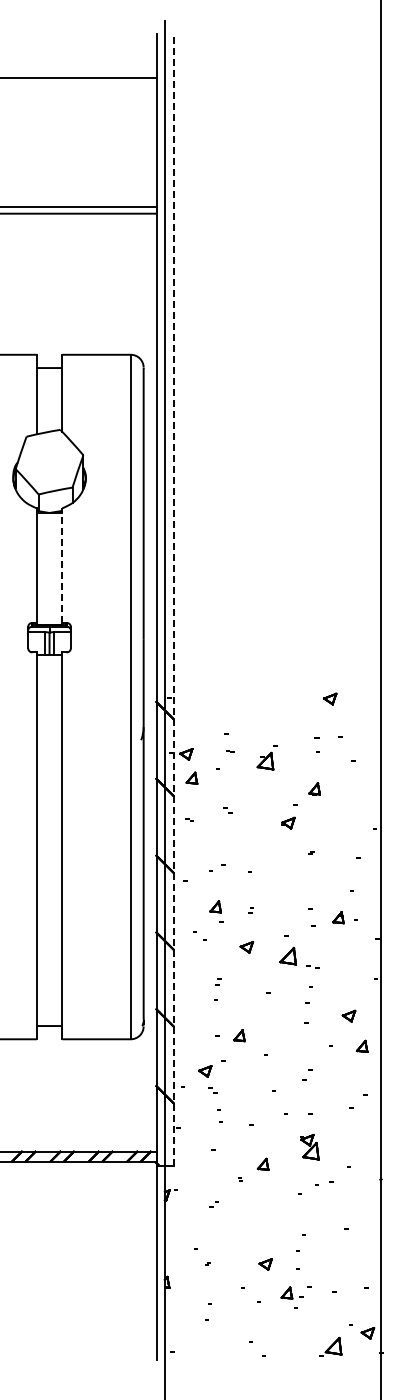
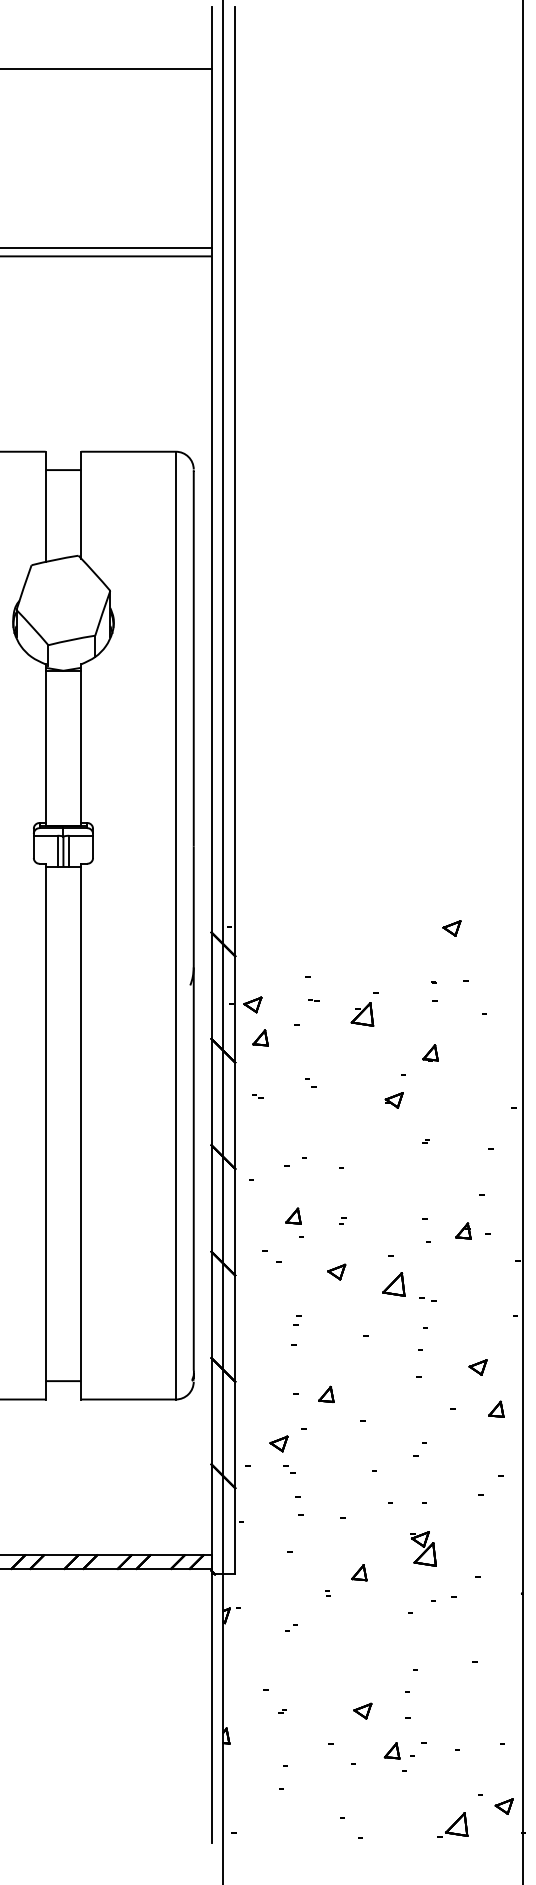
line: (62, 565) -> (81, 743), dashed -> solid
line: (173, 599) -> (235, 790), dashed -> solid

